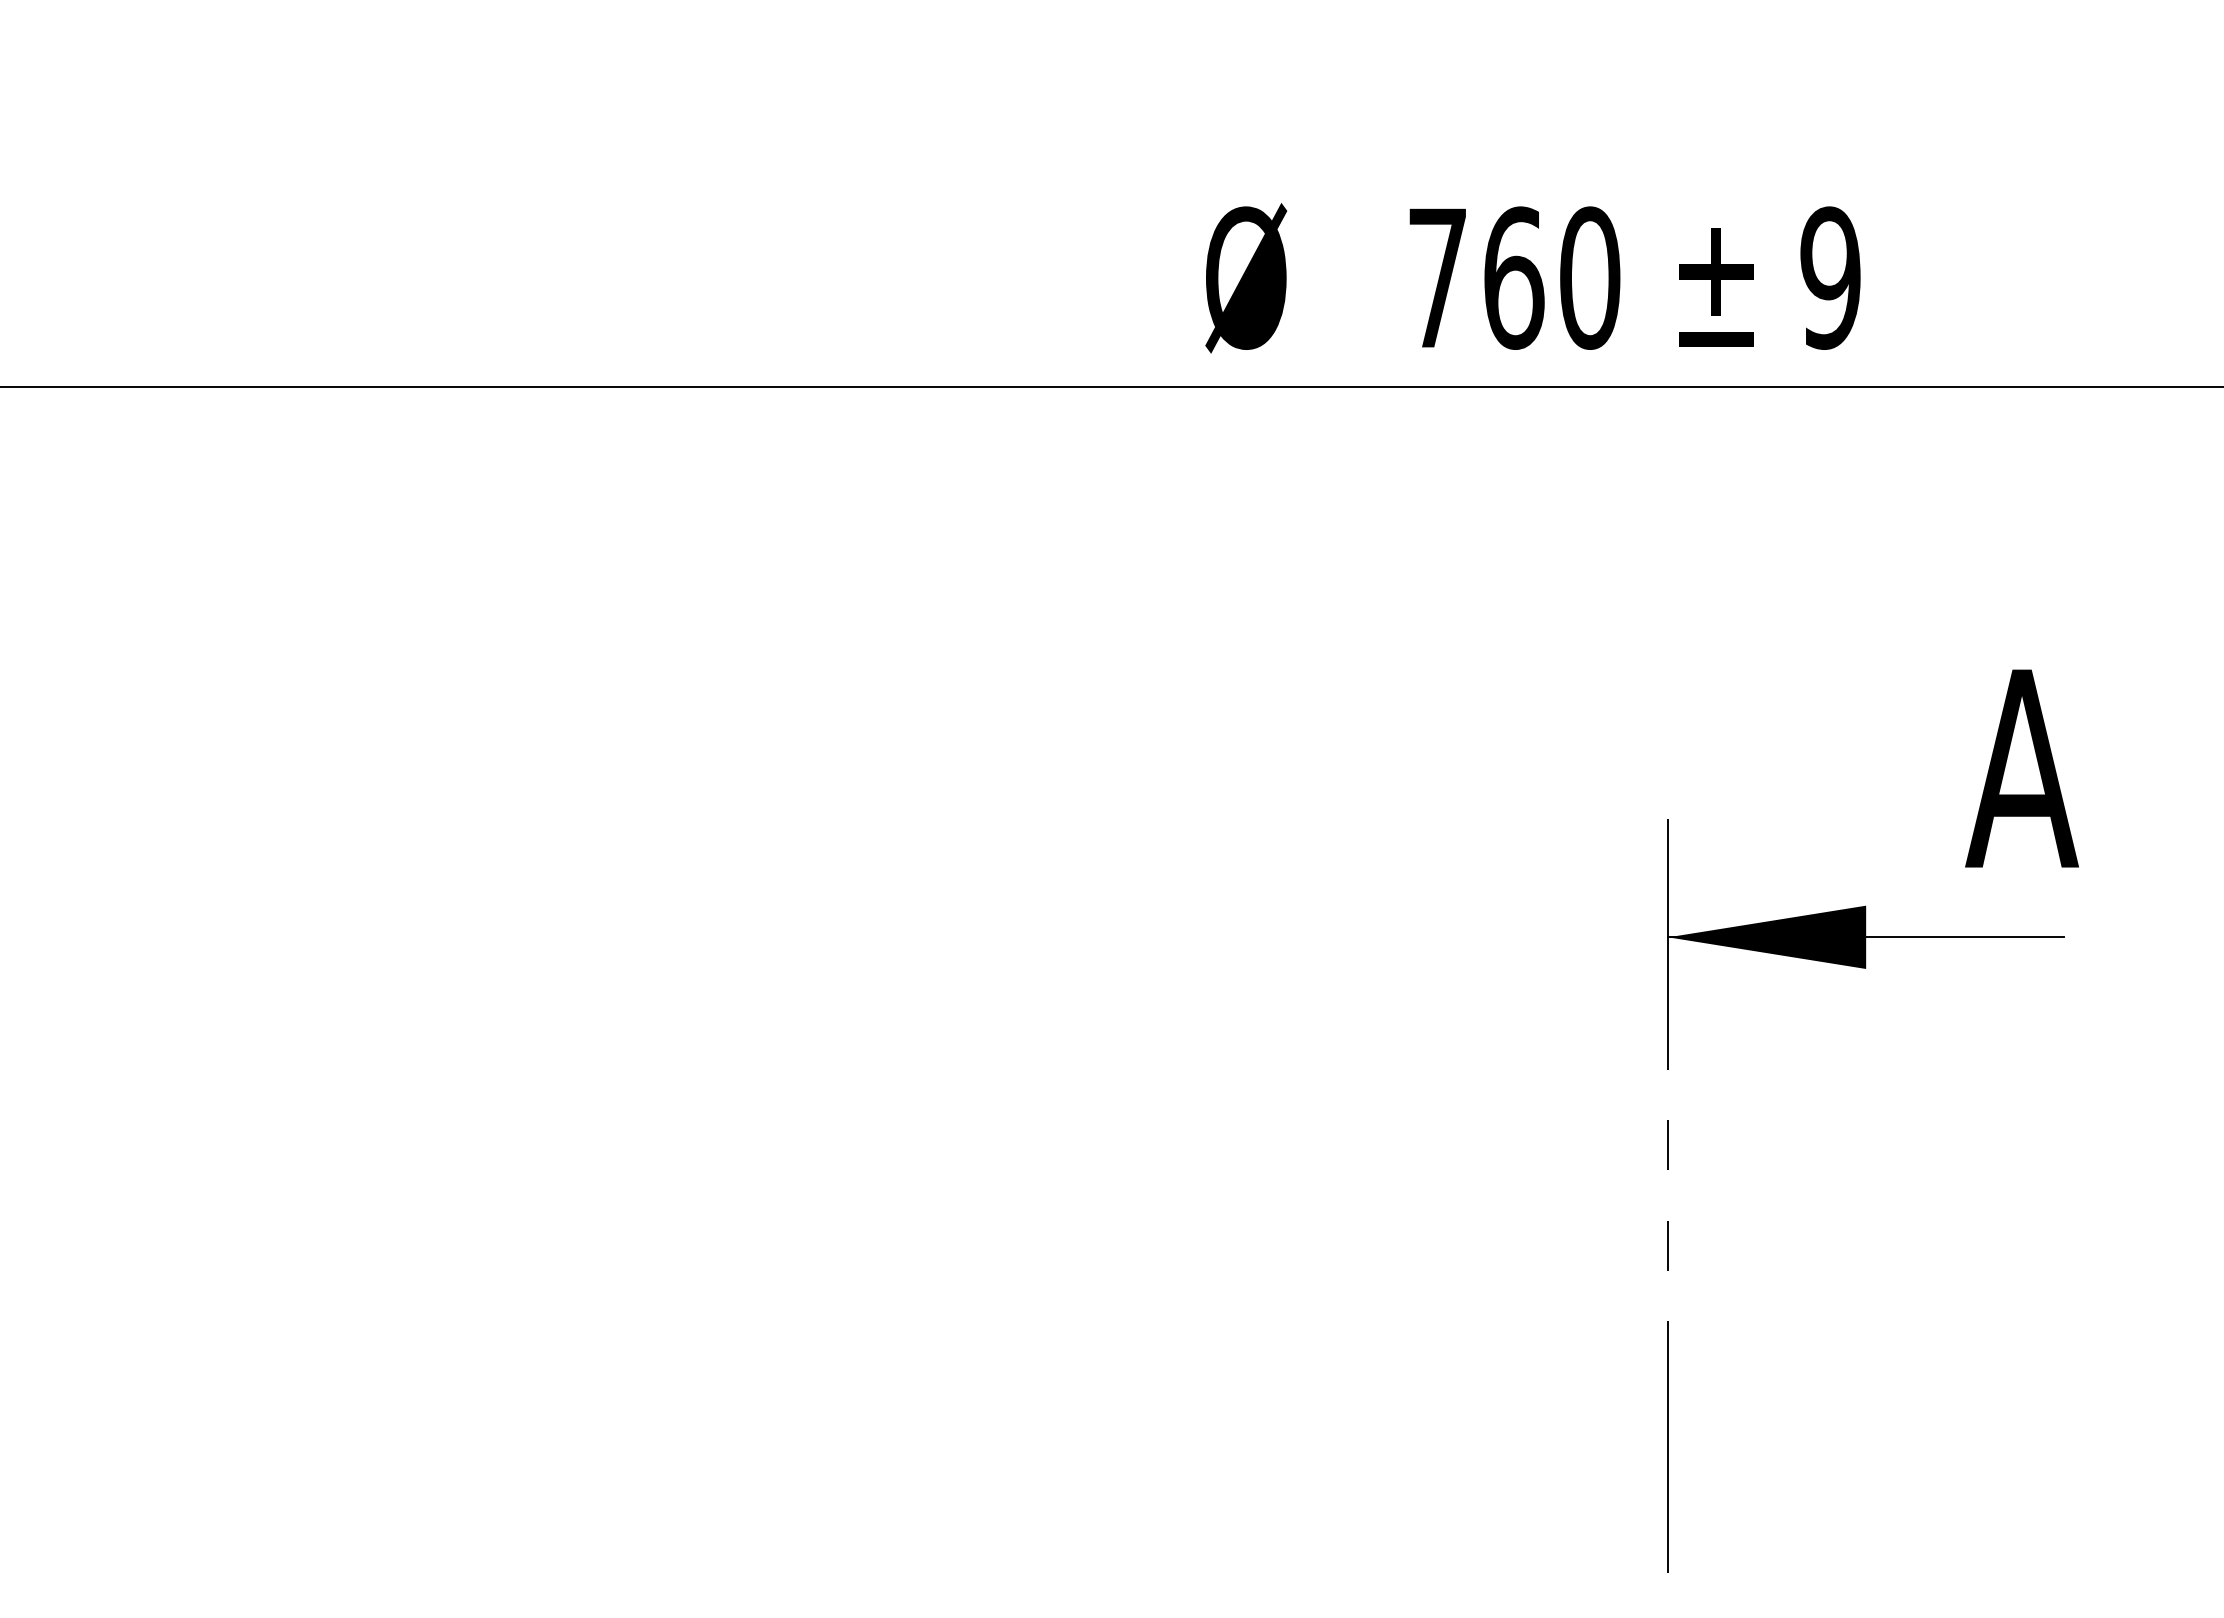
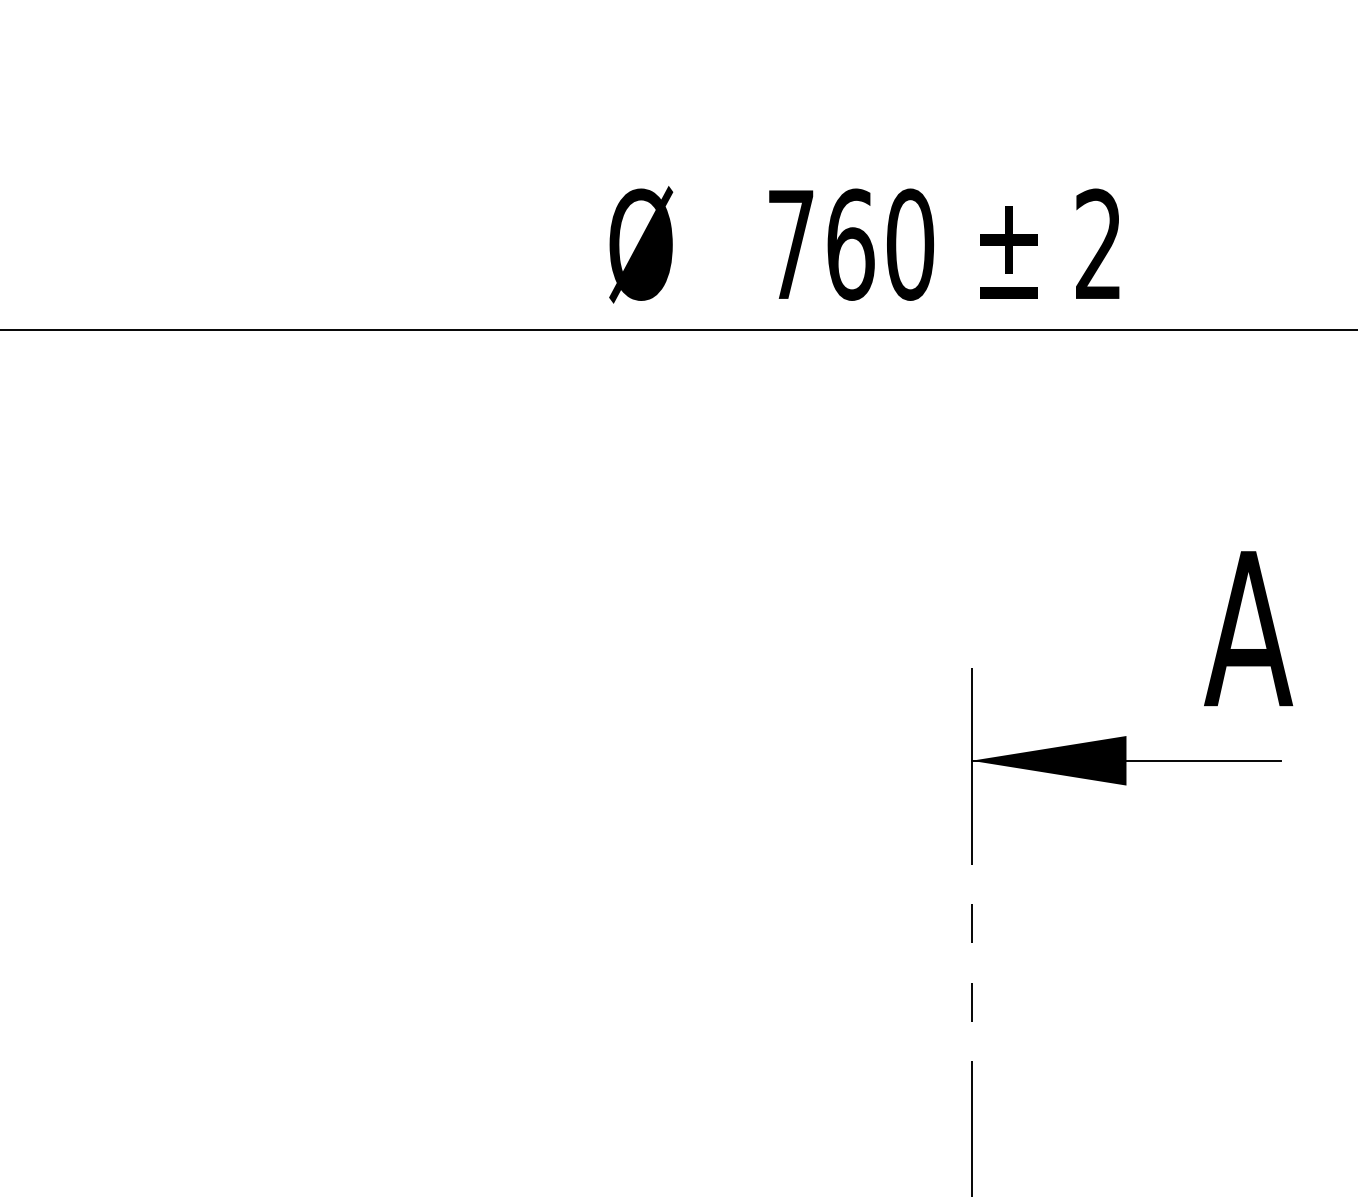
text: (1830, 277) -> (1098, 244), 9 -> 2

